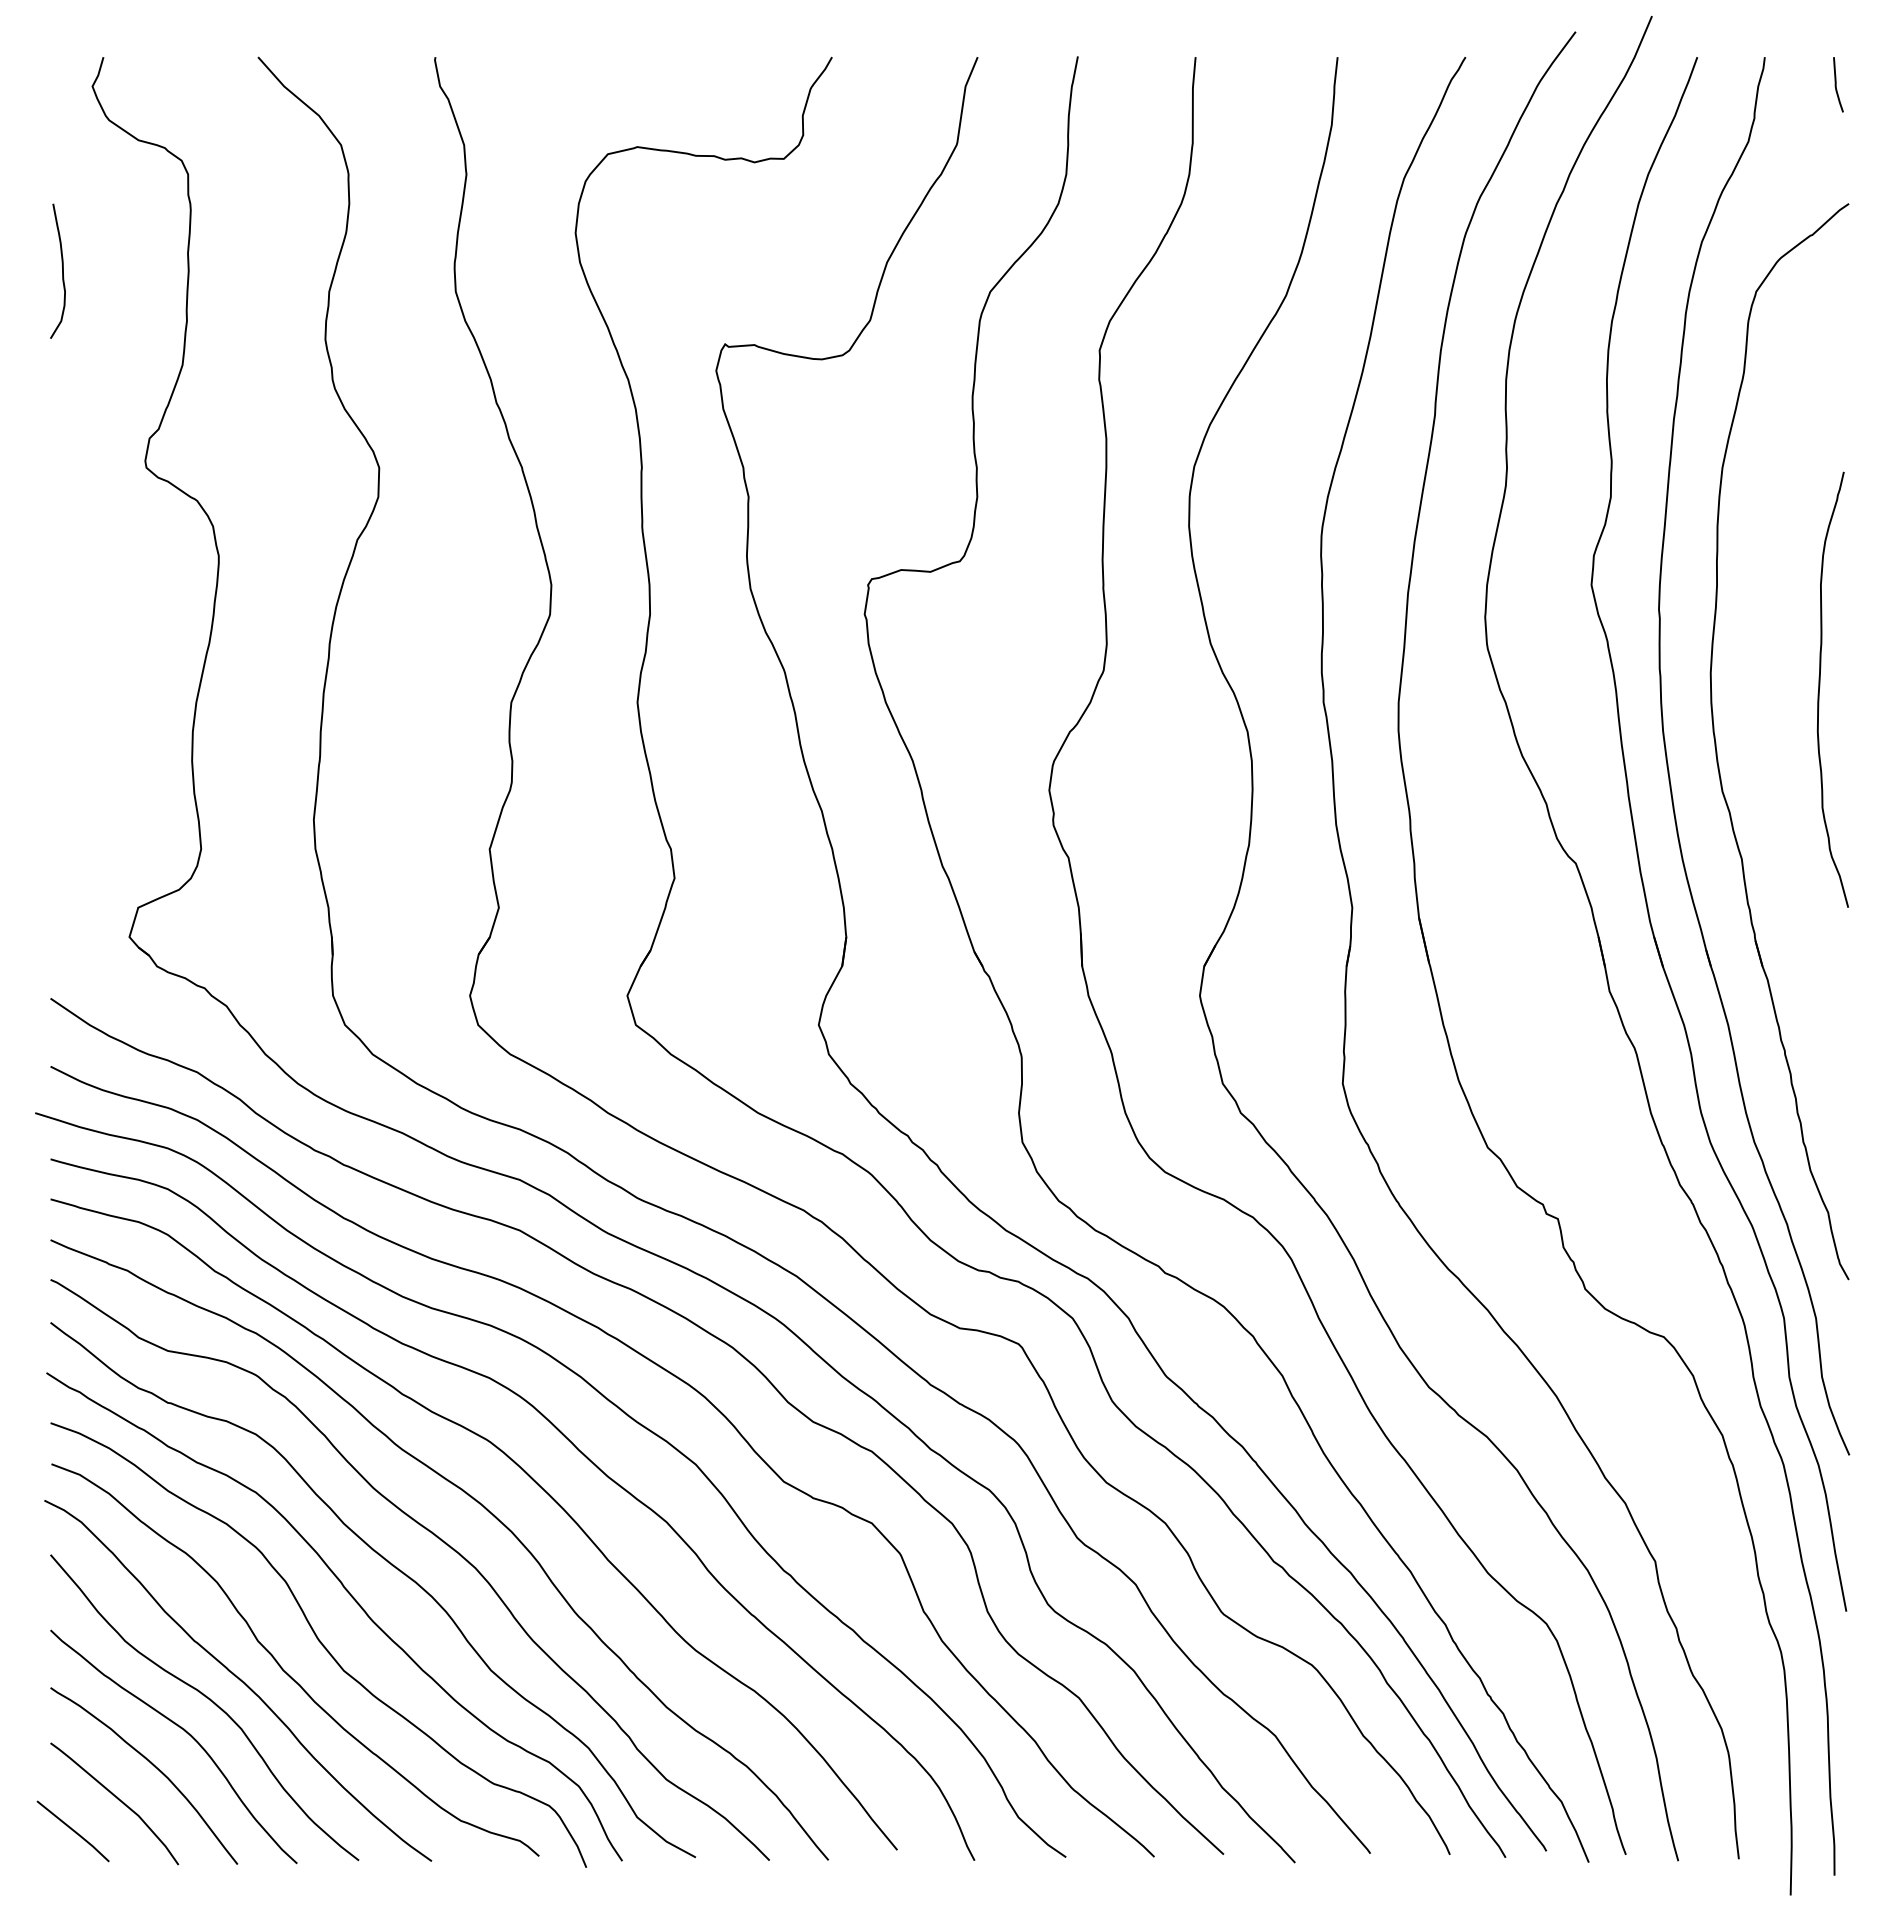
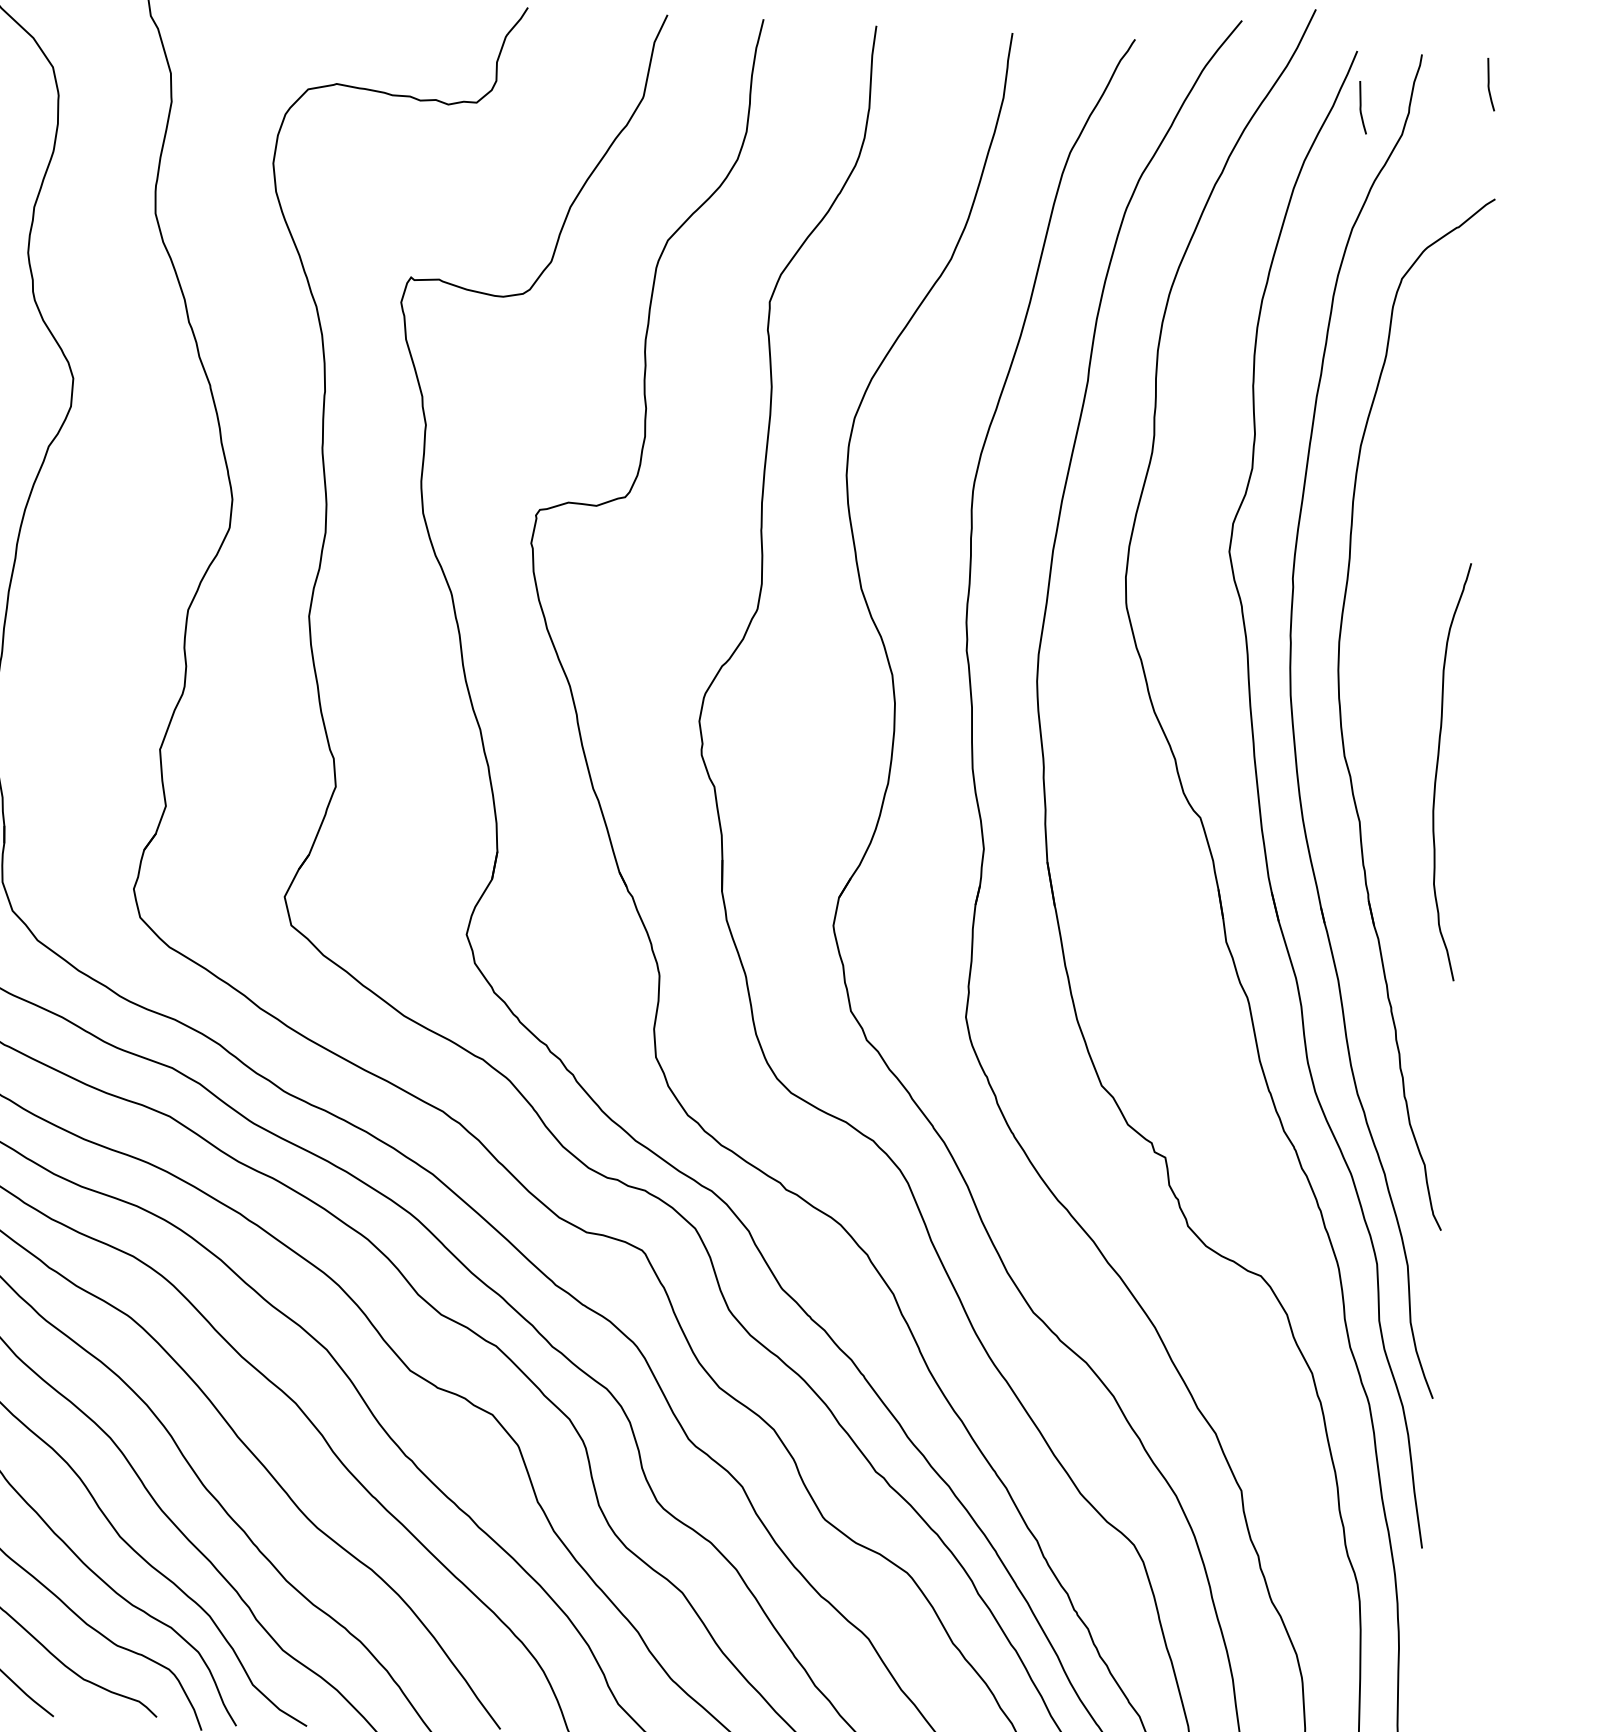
curve: (1704, 115) -> (1361, 107), added
curve: (1820, 687) -> (1438, 768), moved

